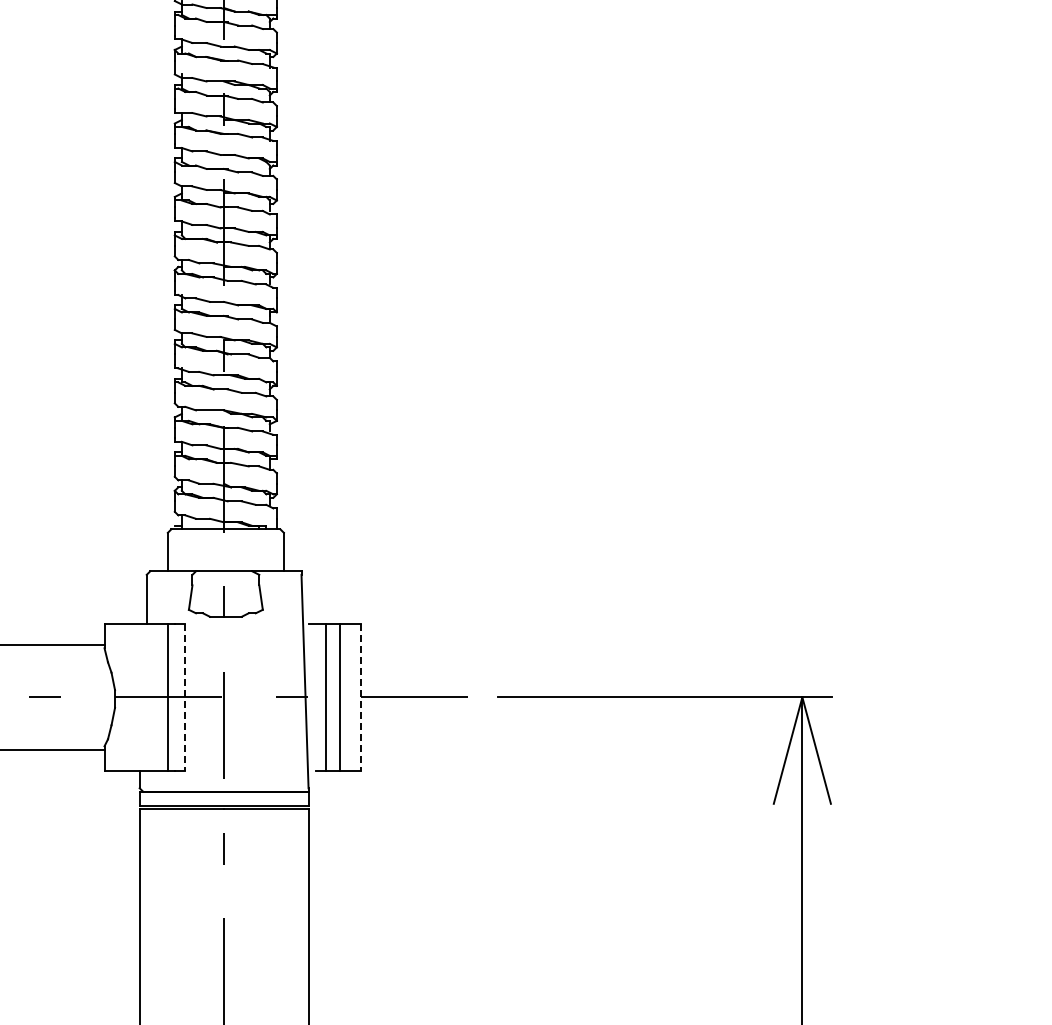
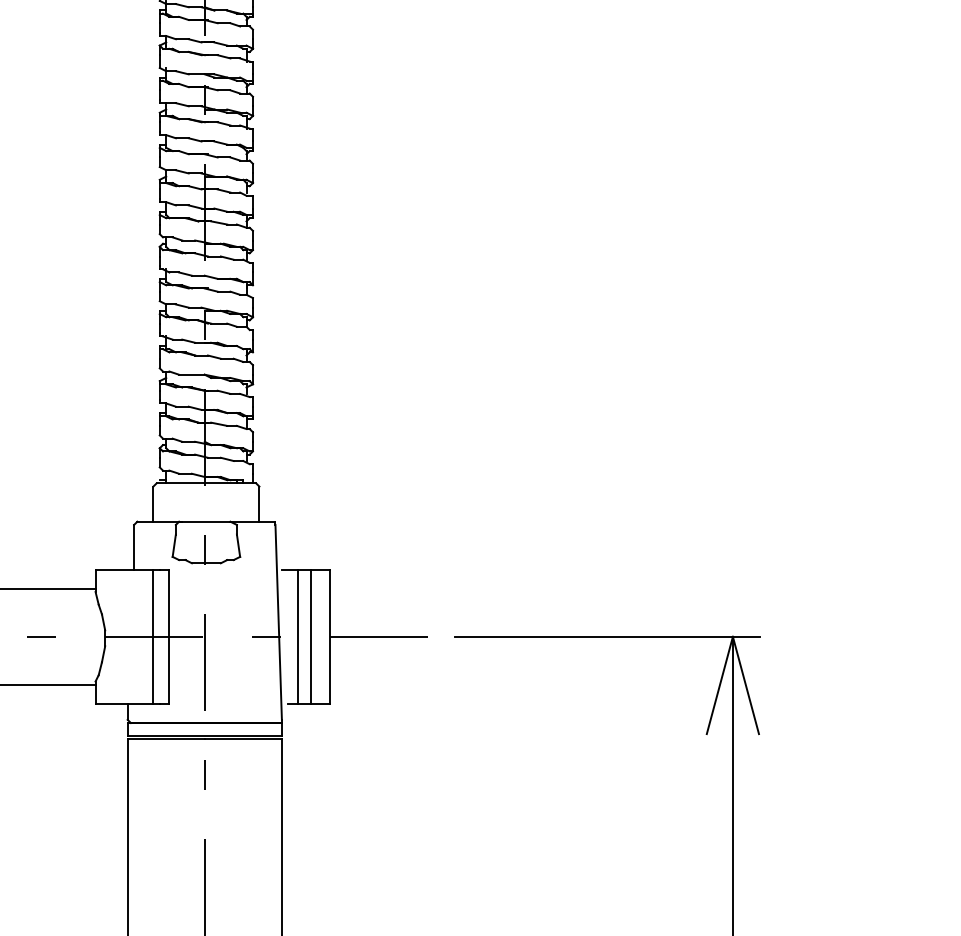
line: (185, 697) -> (169, 636), dashed -> solid
line: (361, 697) -> (330, 636), dashed -> solid

